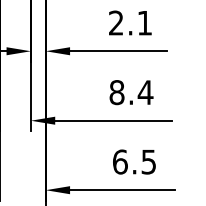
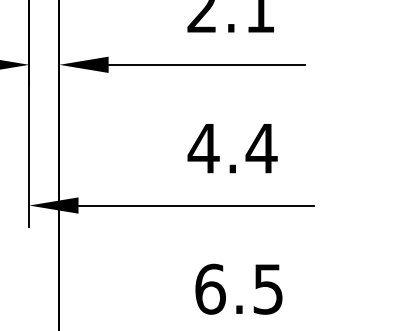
text: (116, 92) -> (202, 148), 8.4 -> 4.4

